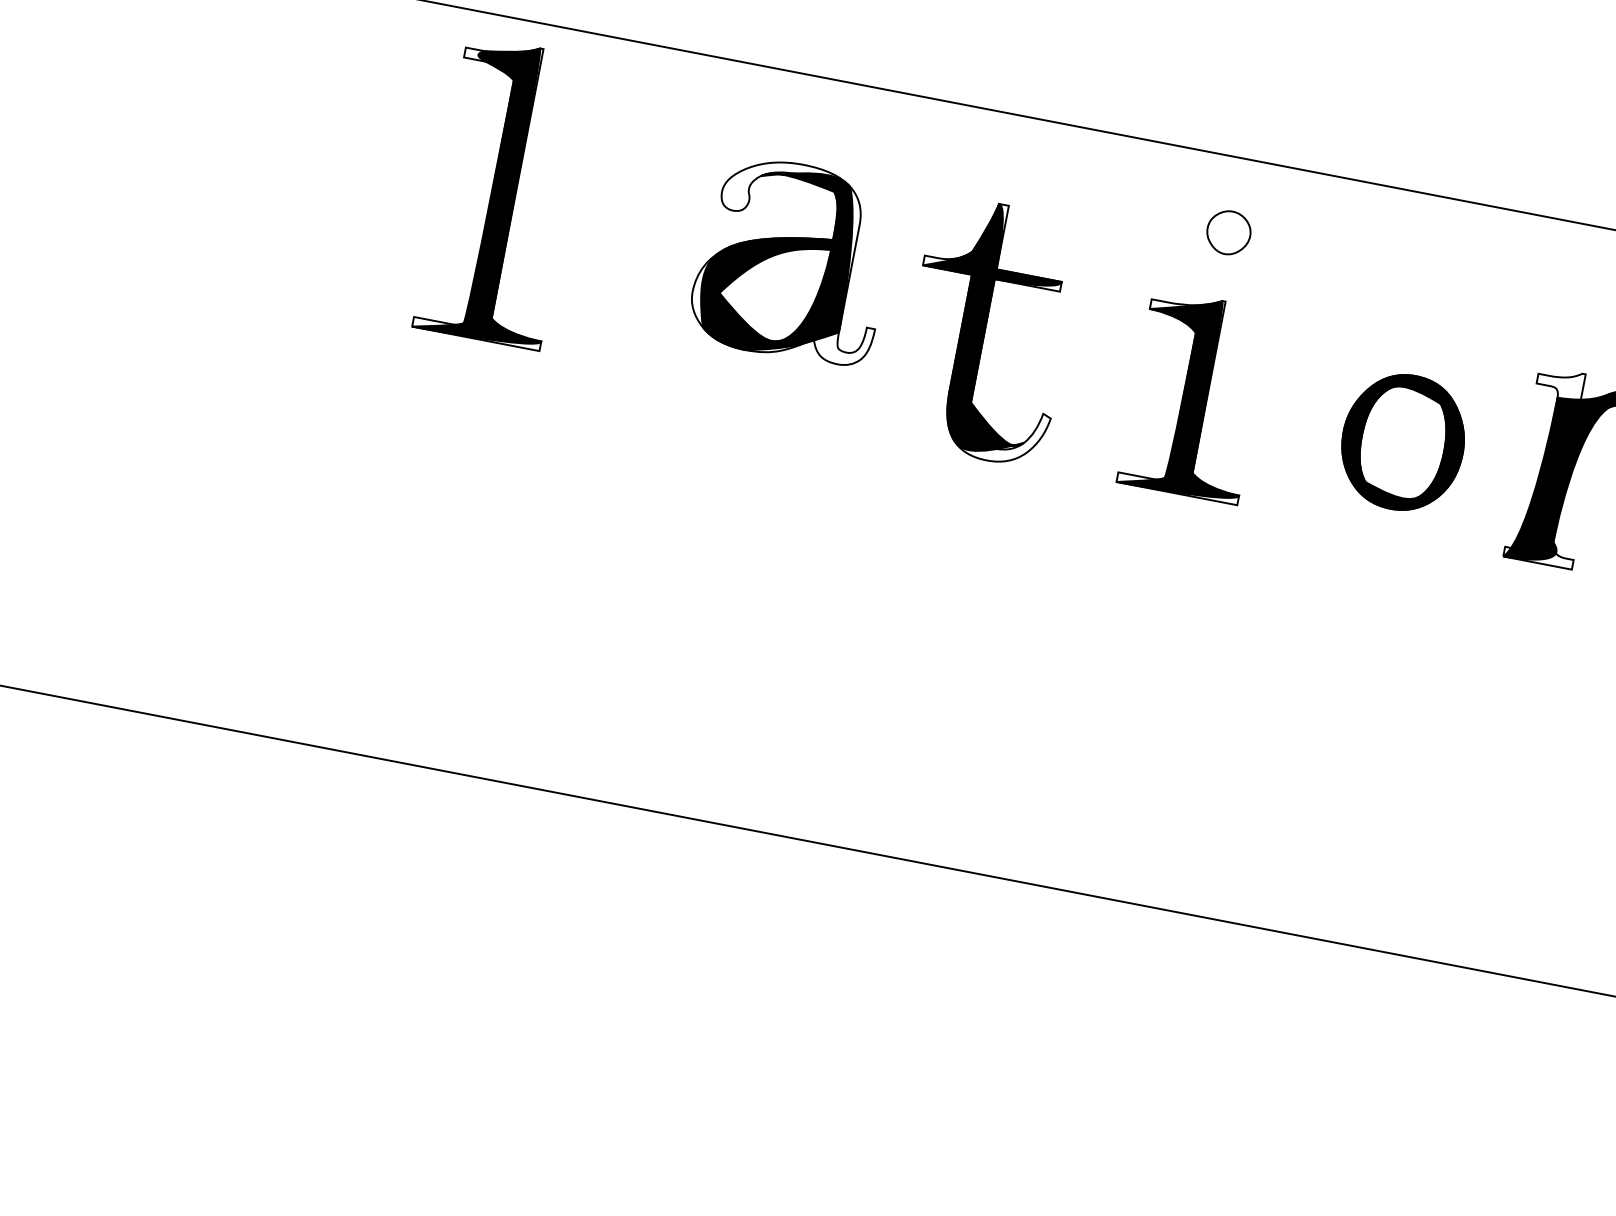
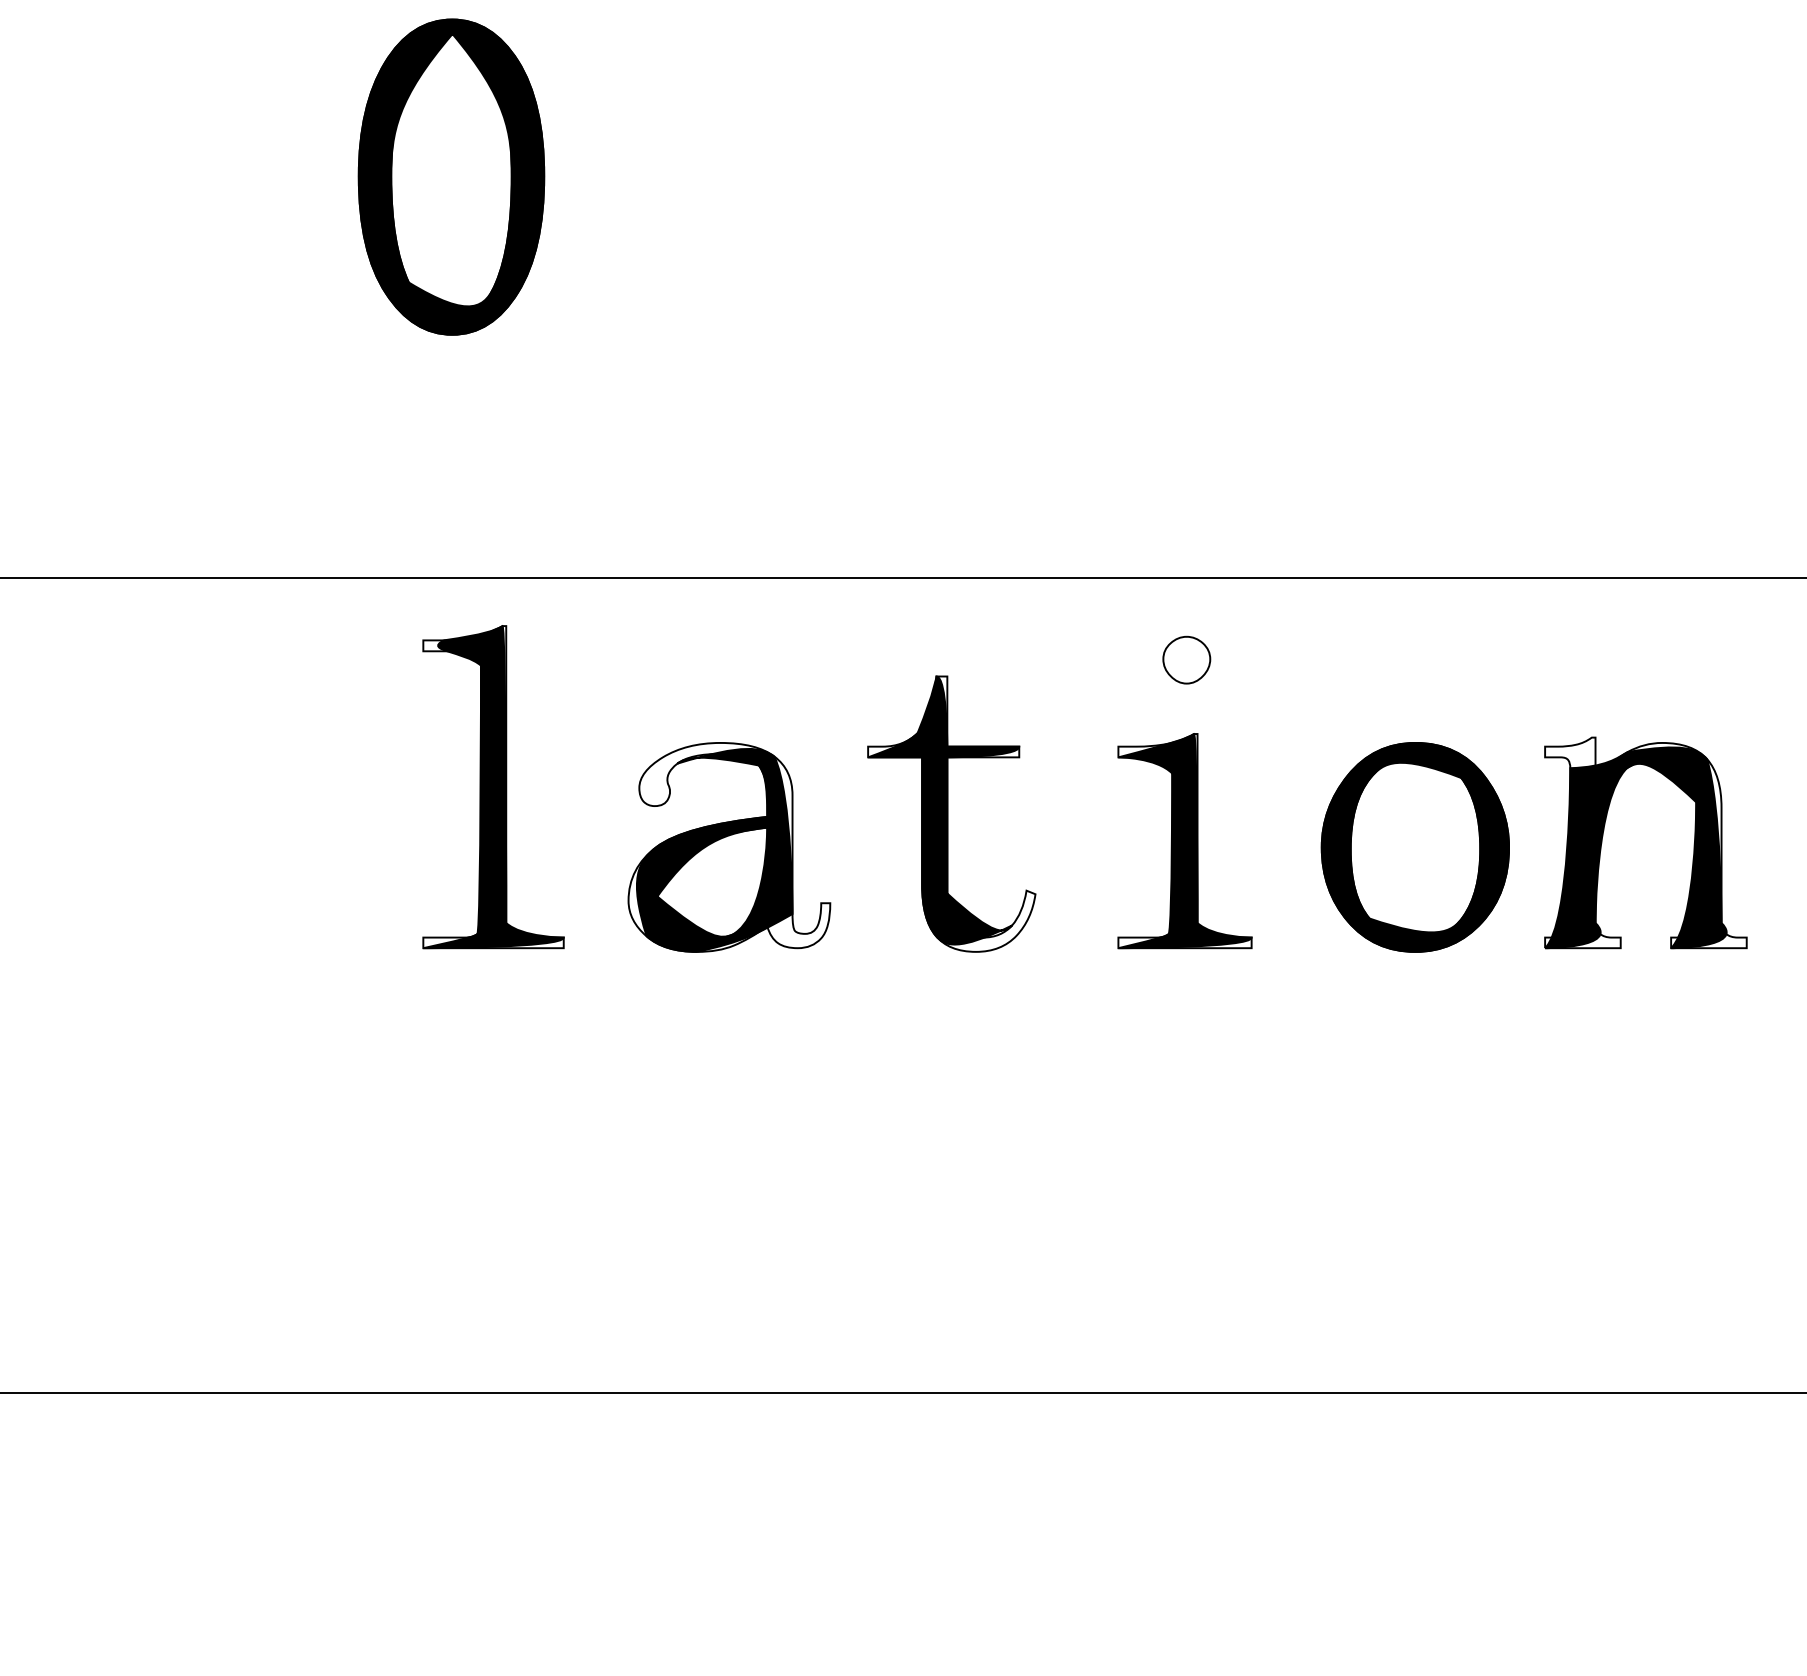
part: (503, 193) -> (493, 787), moved
part: (793, 261) -> (729, 847), moved
part: (1402, 442) -> (1414, 847), size x1.43

